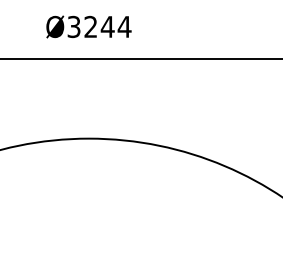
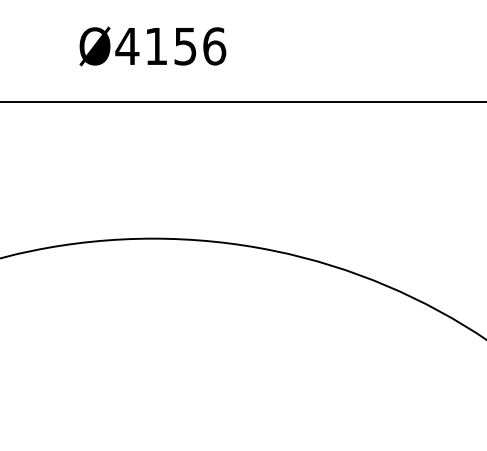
text: (99, 26) -> (171, 45), Ø3244 -> Ø4156

